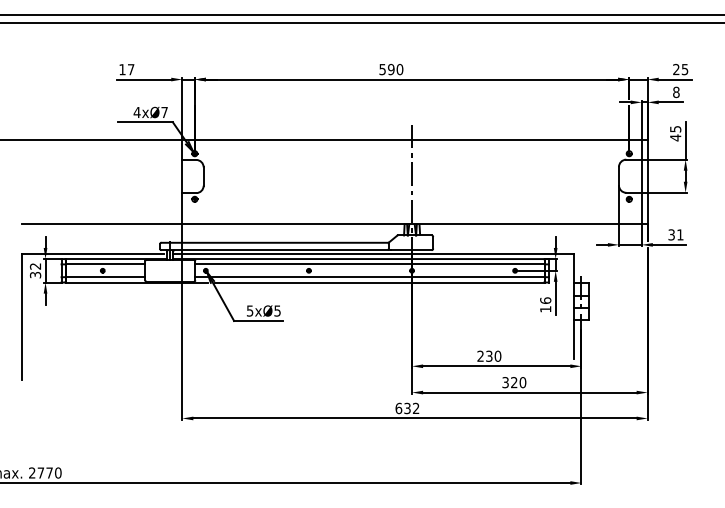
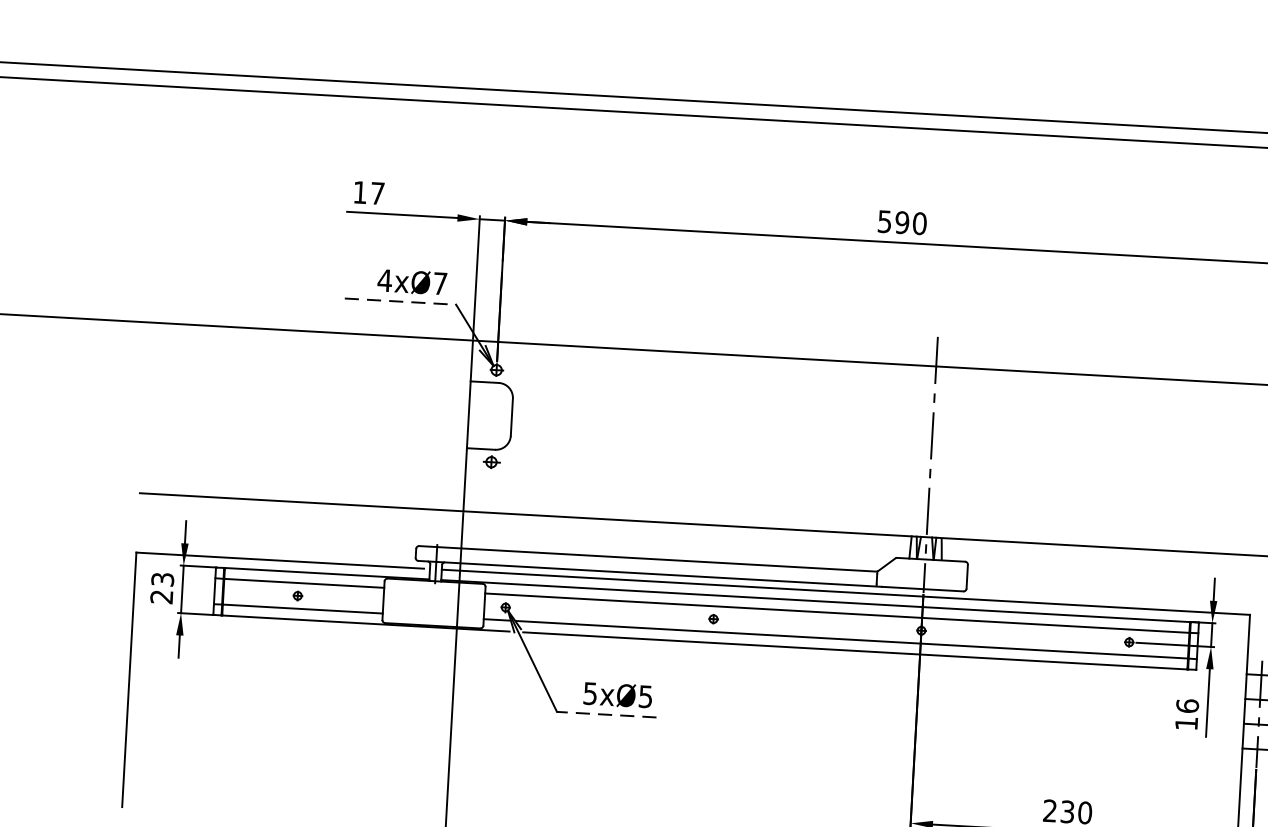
line: (145, 122) -> (400, 301), solid -> dashed
text: (35, 270) -> (162, 587), 32 -> 23
line: (258, 320) -> (606, 713), solid -> dashed

